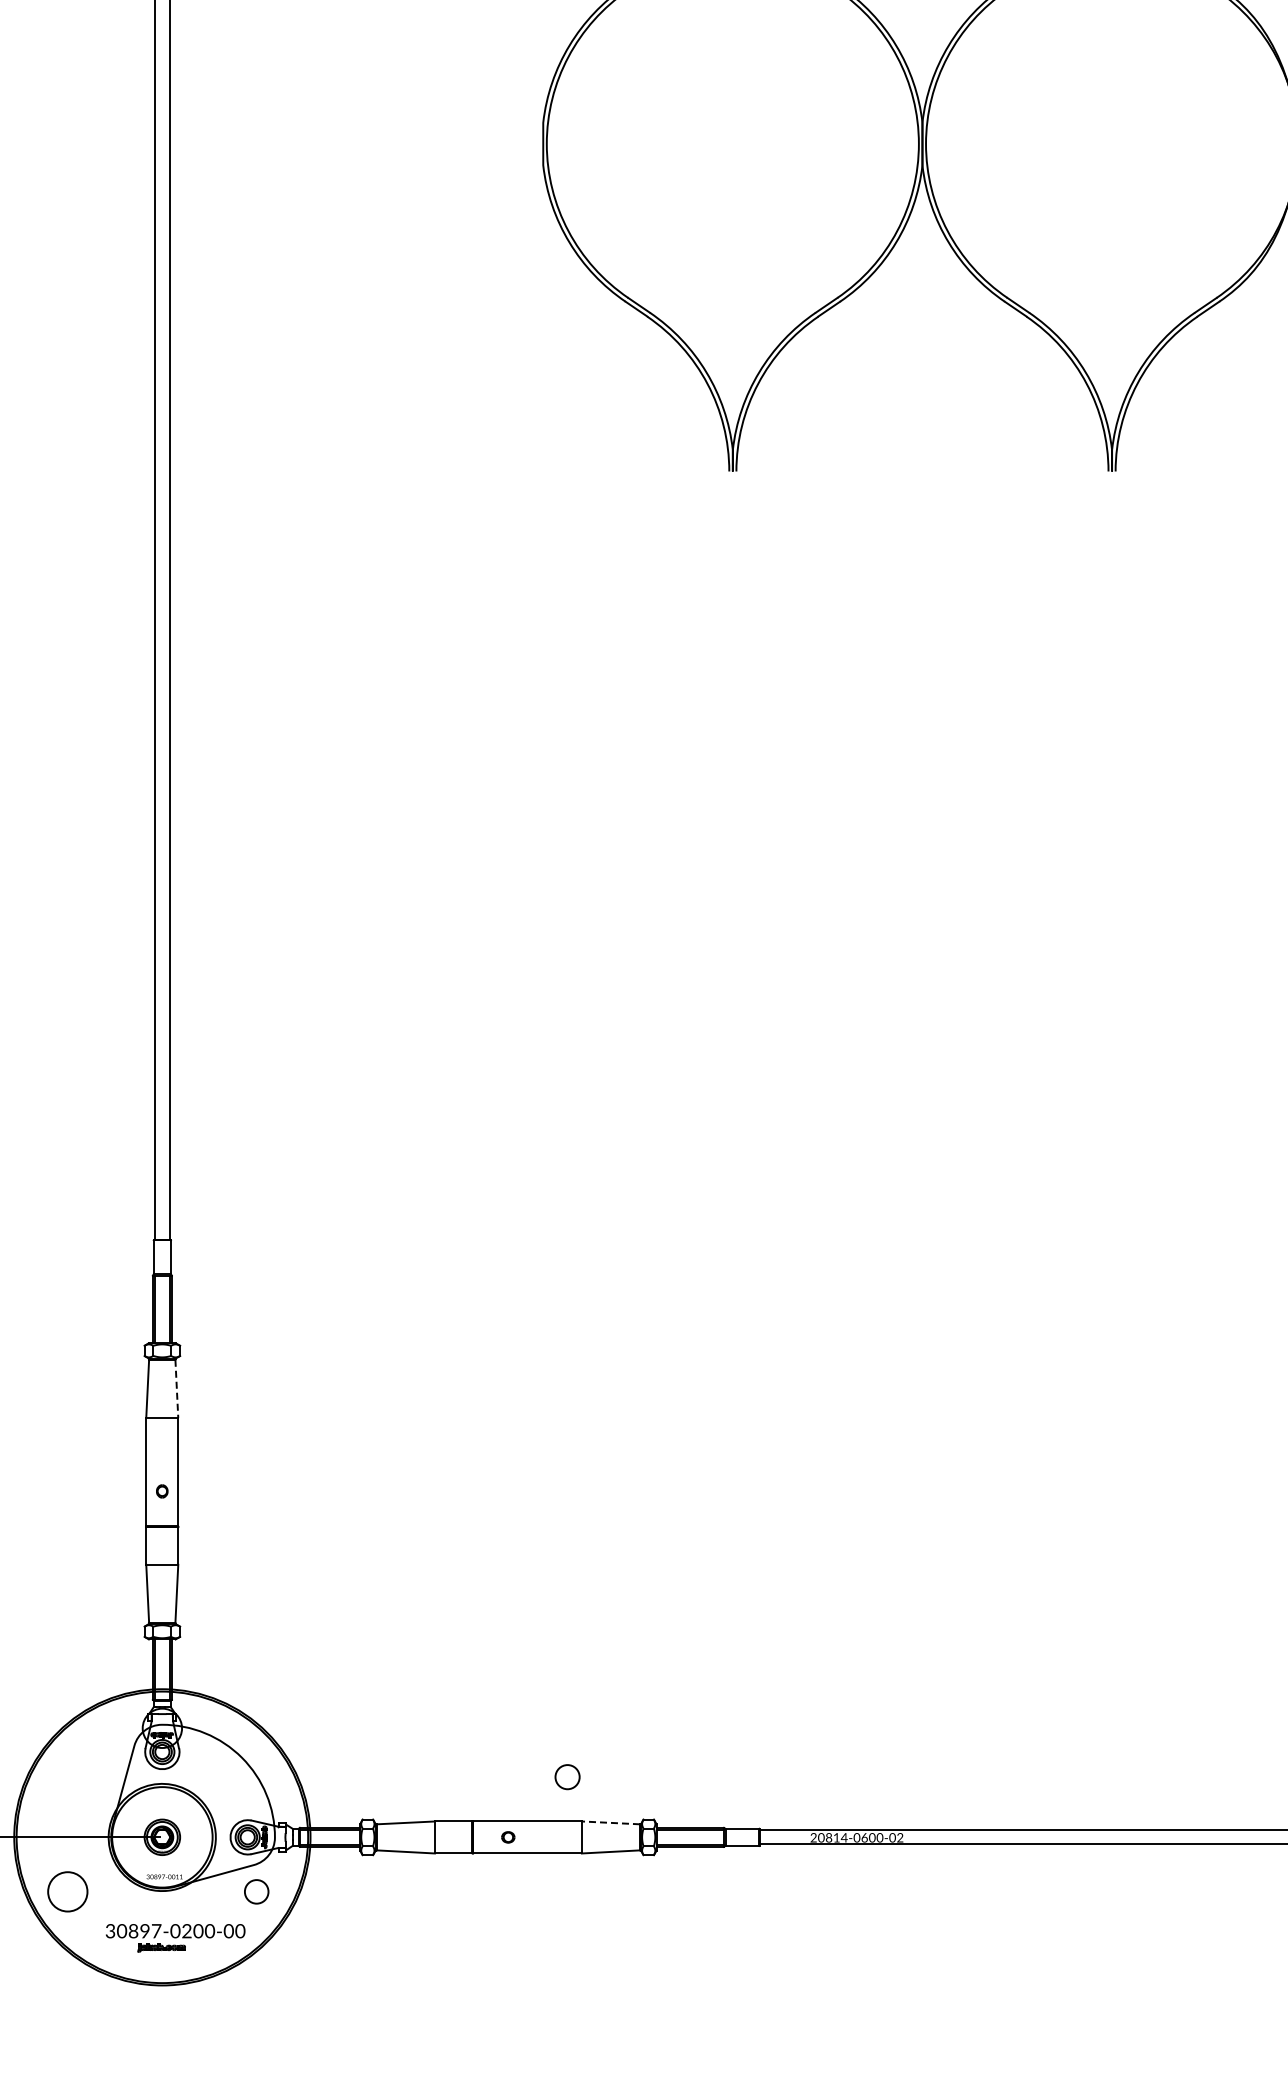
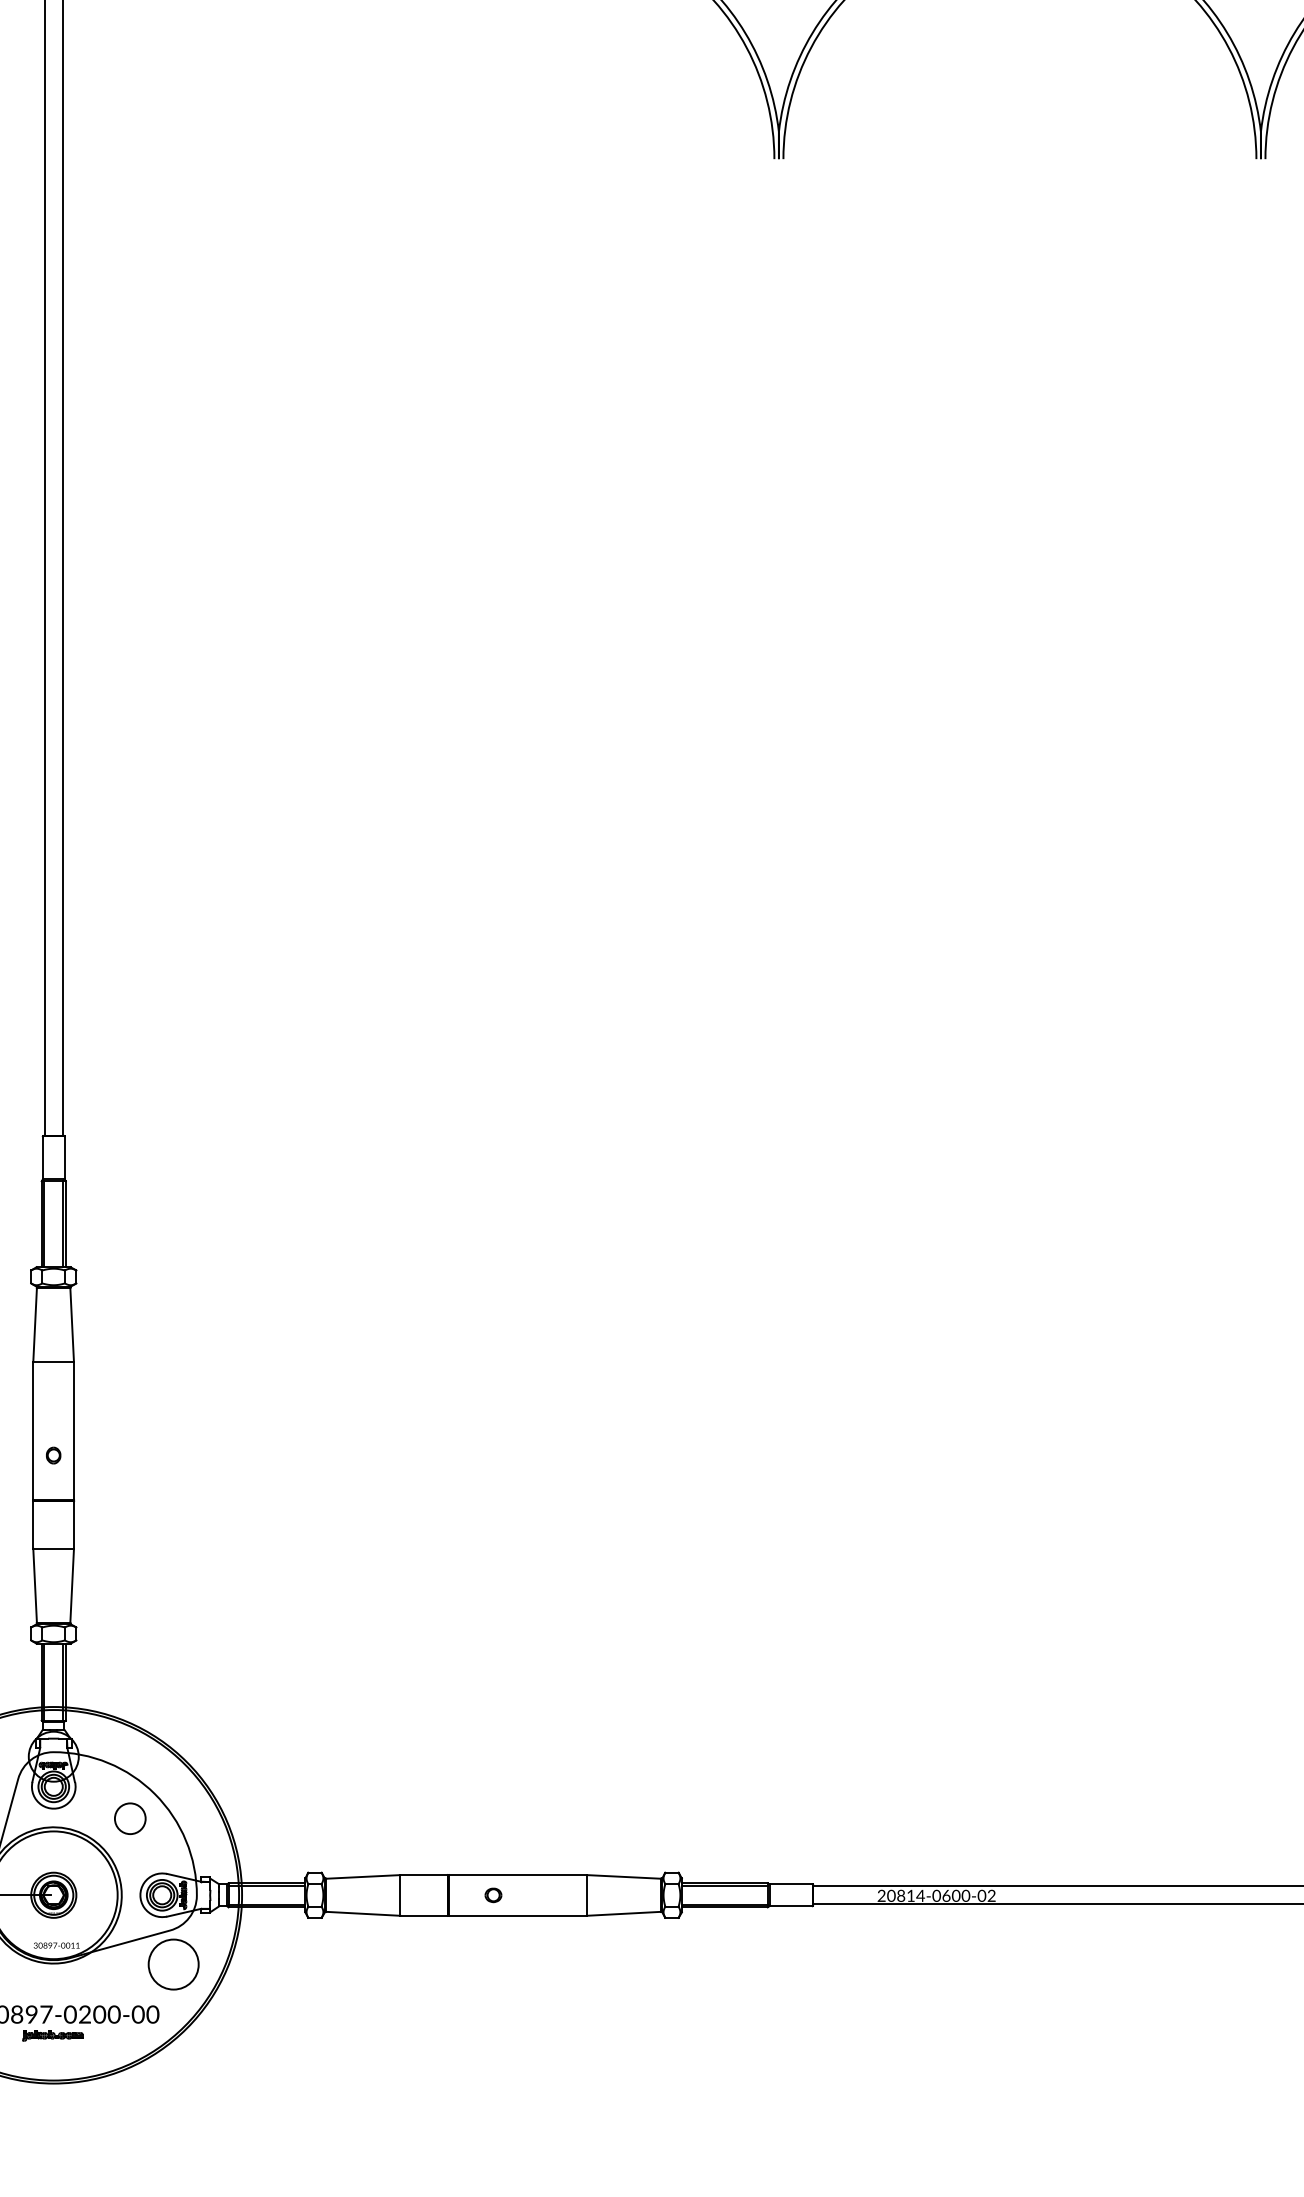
line: (176, 1389) -> (71, 1326), dashed -> solid
circle: (567, 1777) -> (130, 1819), moved
line: (610, 1822) -> (623, 1876), dashed -> solid
circle: (256, 1891) -> (173, 1964), size x1.67

